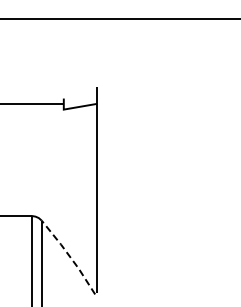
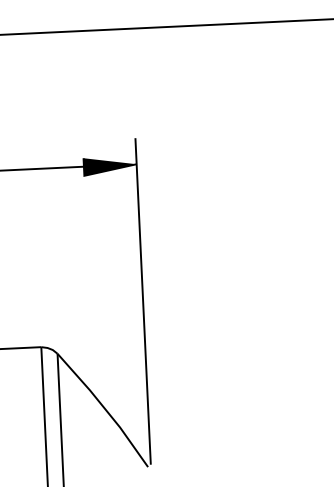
fill: (79, 103) -> (108, 164), added
line: (69, 256) -> (104, 408), dashed -> solid

